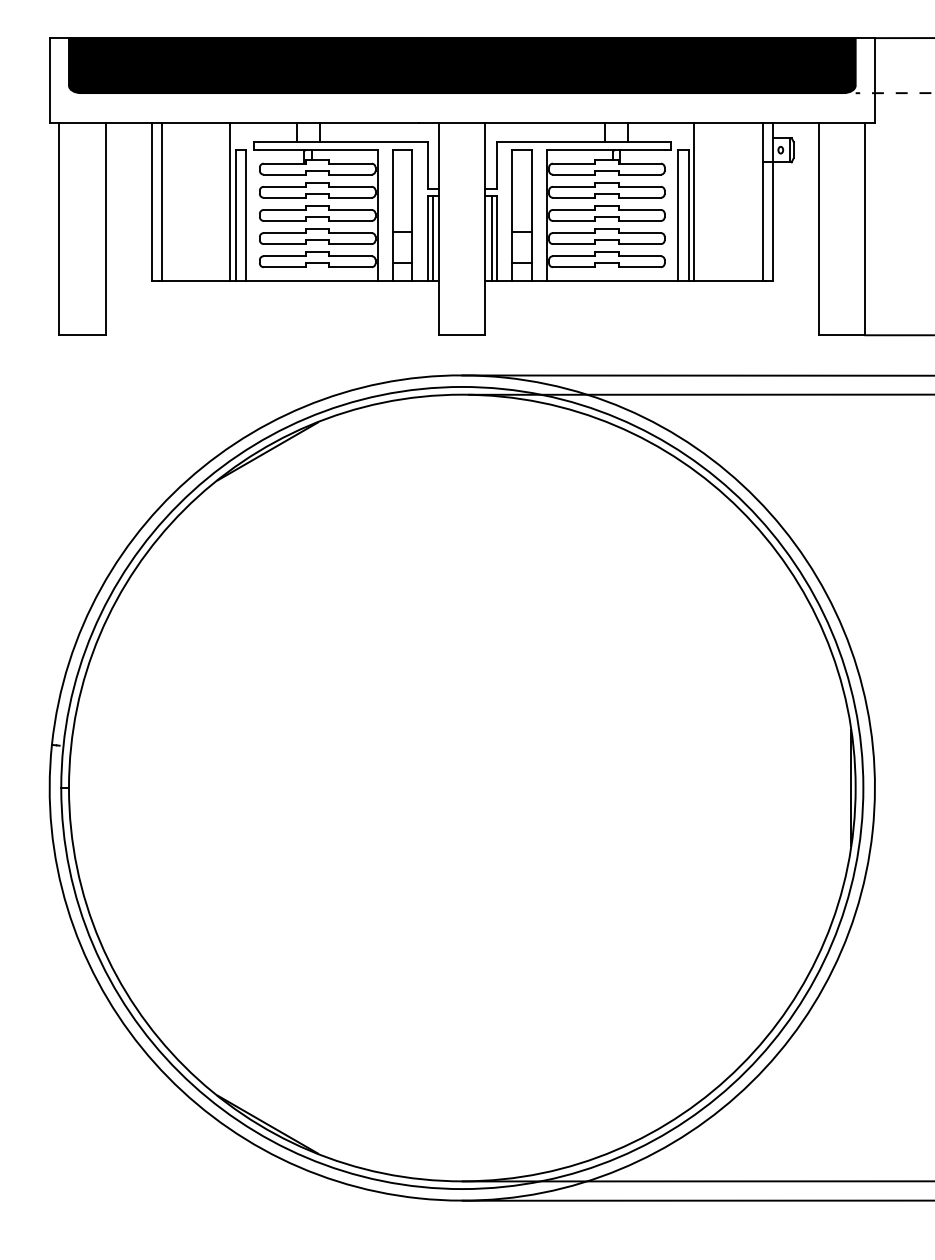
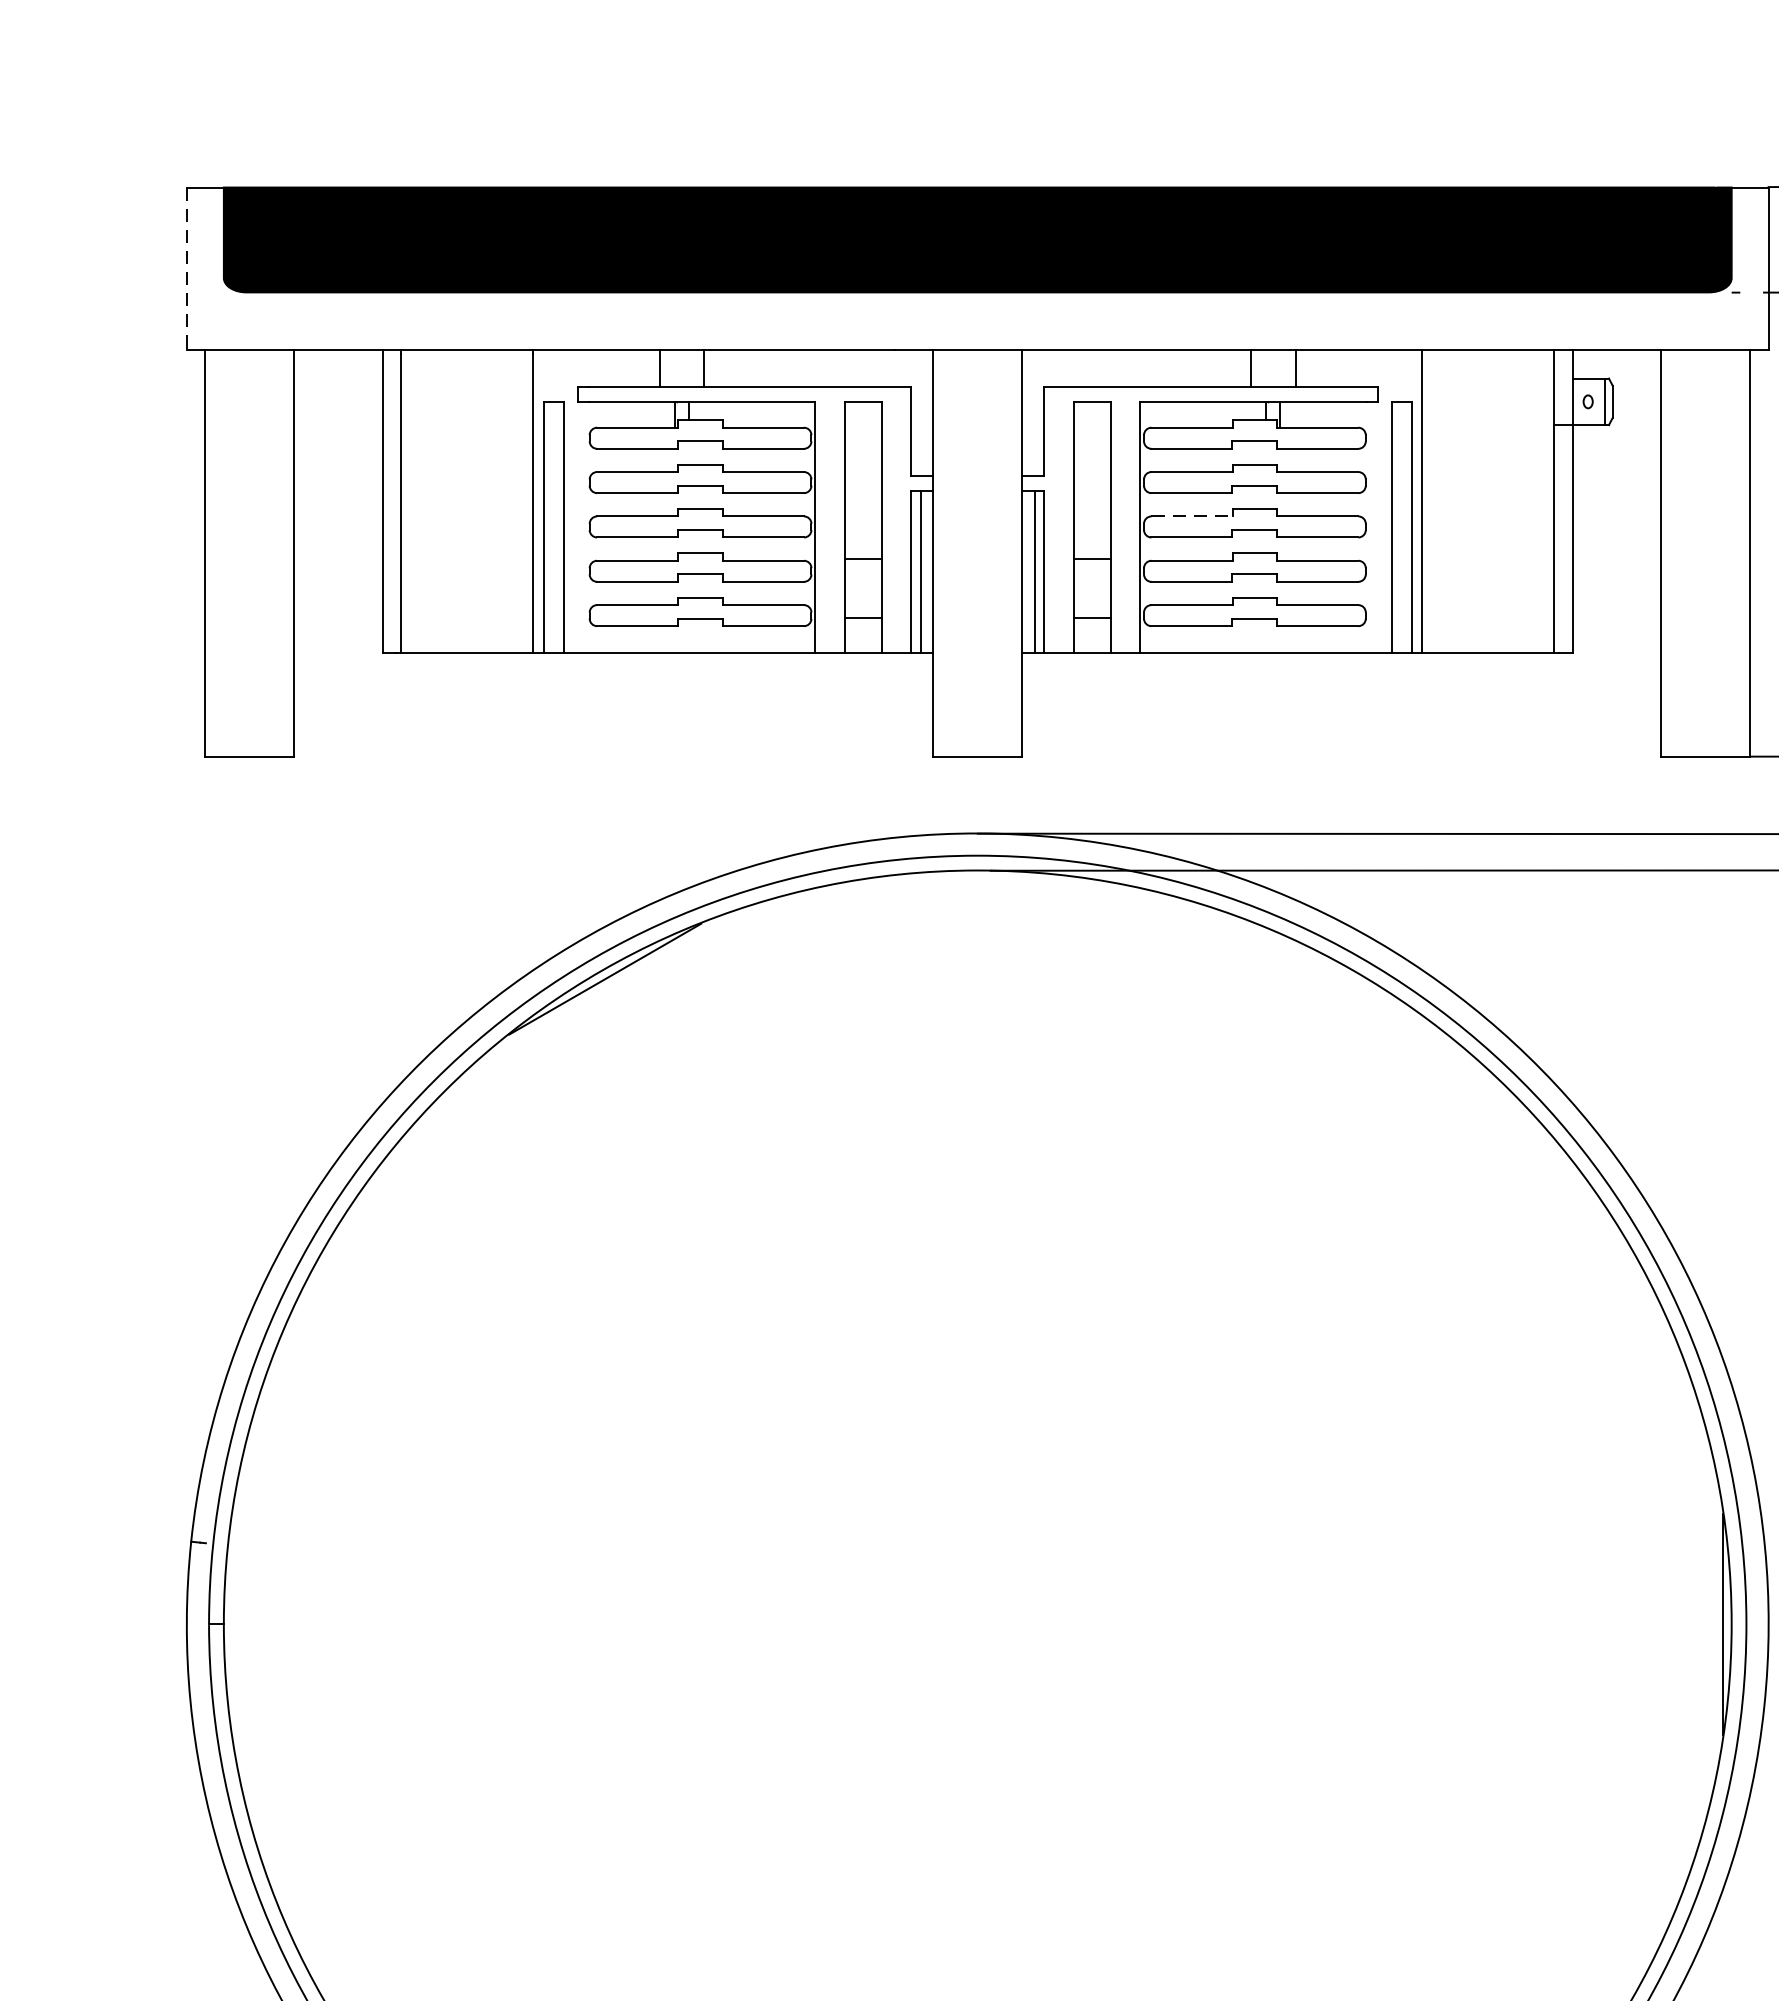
line: (49, 81) -> (186, 270), solid -> dashed
line: (574, 209) -> (1192, 515), solid -> dashed

